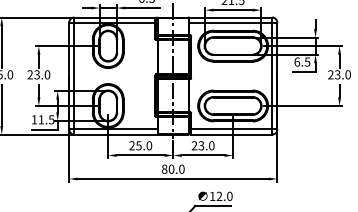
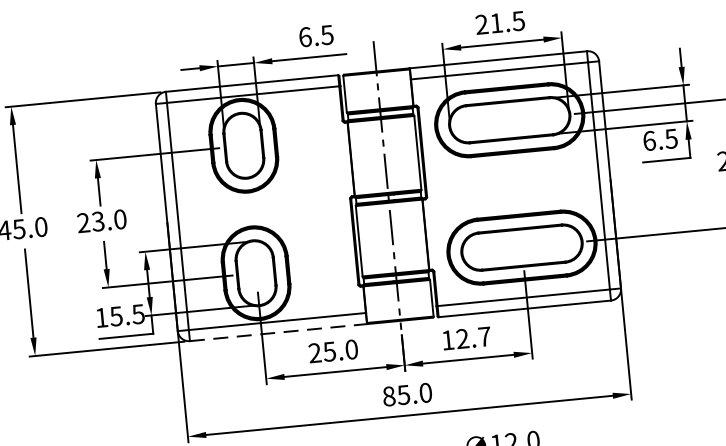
text: (41, 119) -> (116, 315), 11.5 -> 15.5
line: (116, 134) -> (279, 332), solid -> dashed
text: (202, 145) -> (464, 338), 23.0 -> 12.7
text: (171, 168) -> (403, 393), 80.0 -> 85.0

